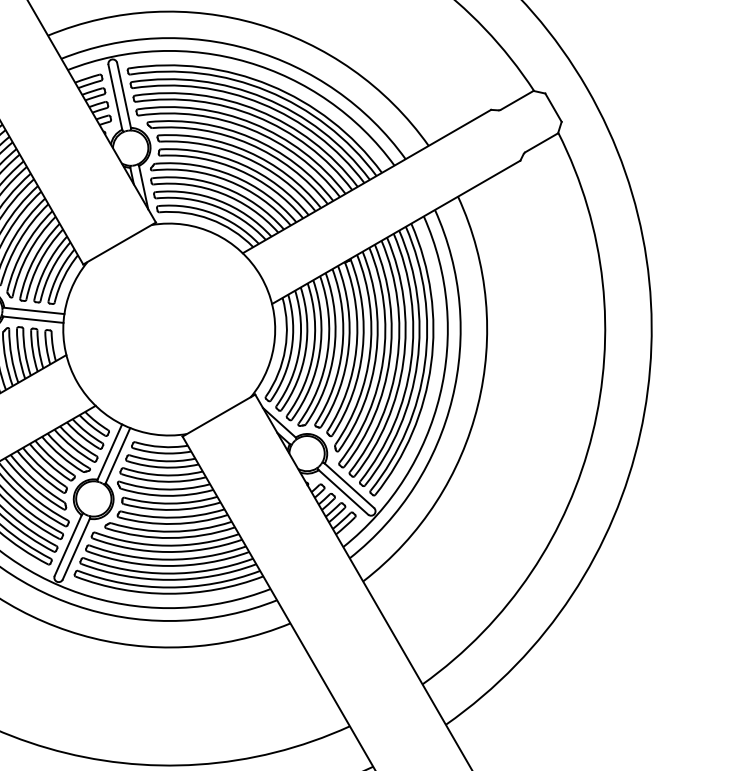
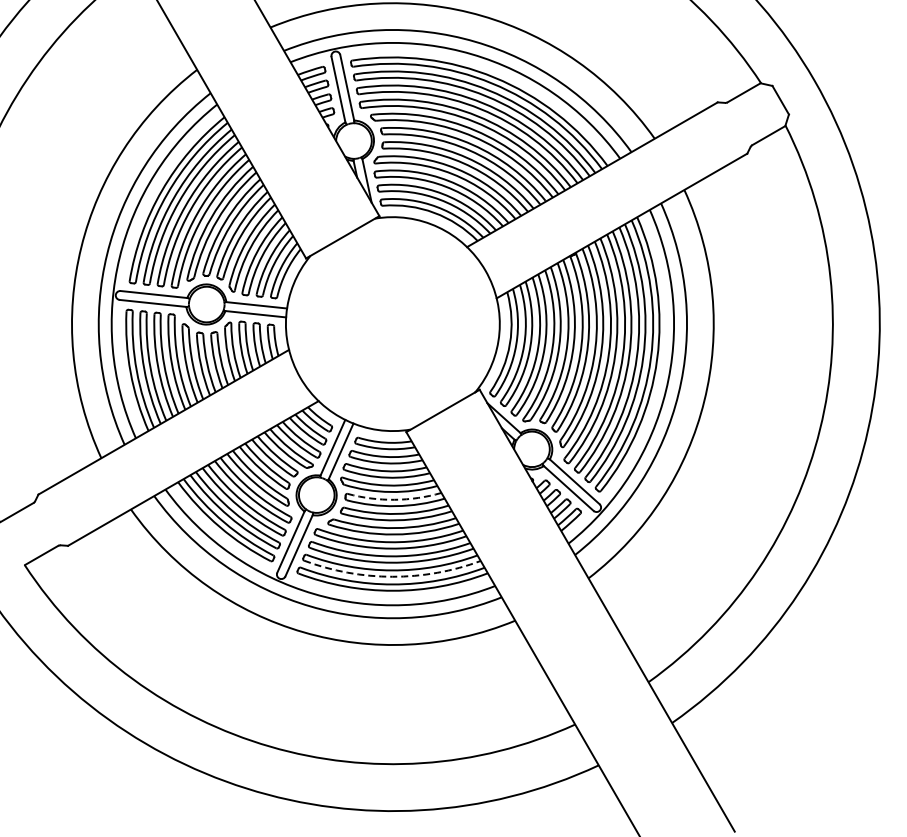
arc: (170, 503) -> (394, 499), solid -> dashed
arc: (168, 579) -> (392, 576), solid -> dashed

